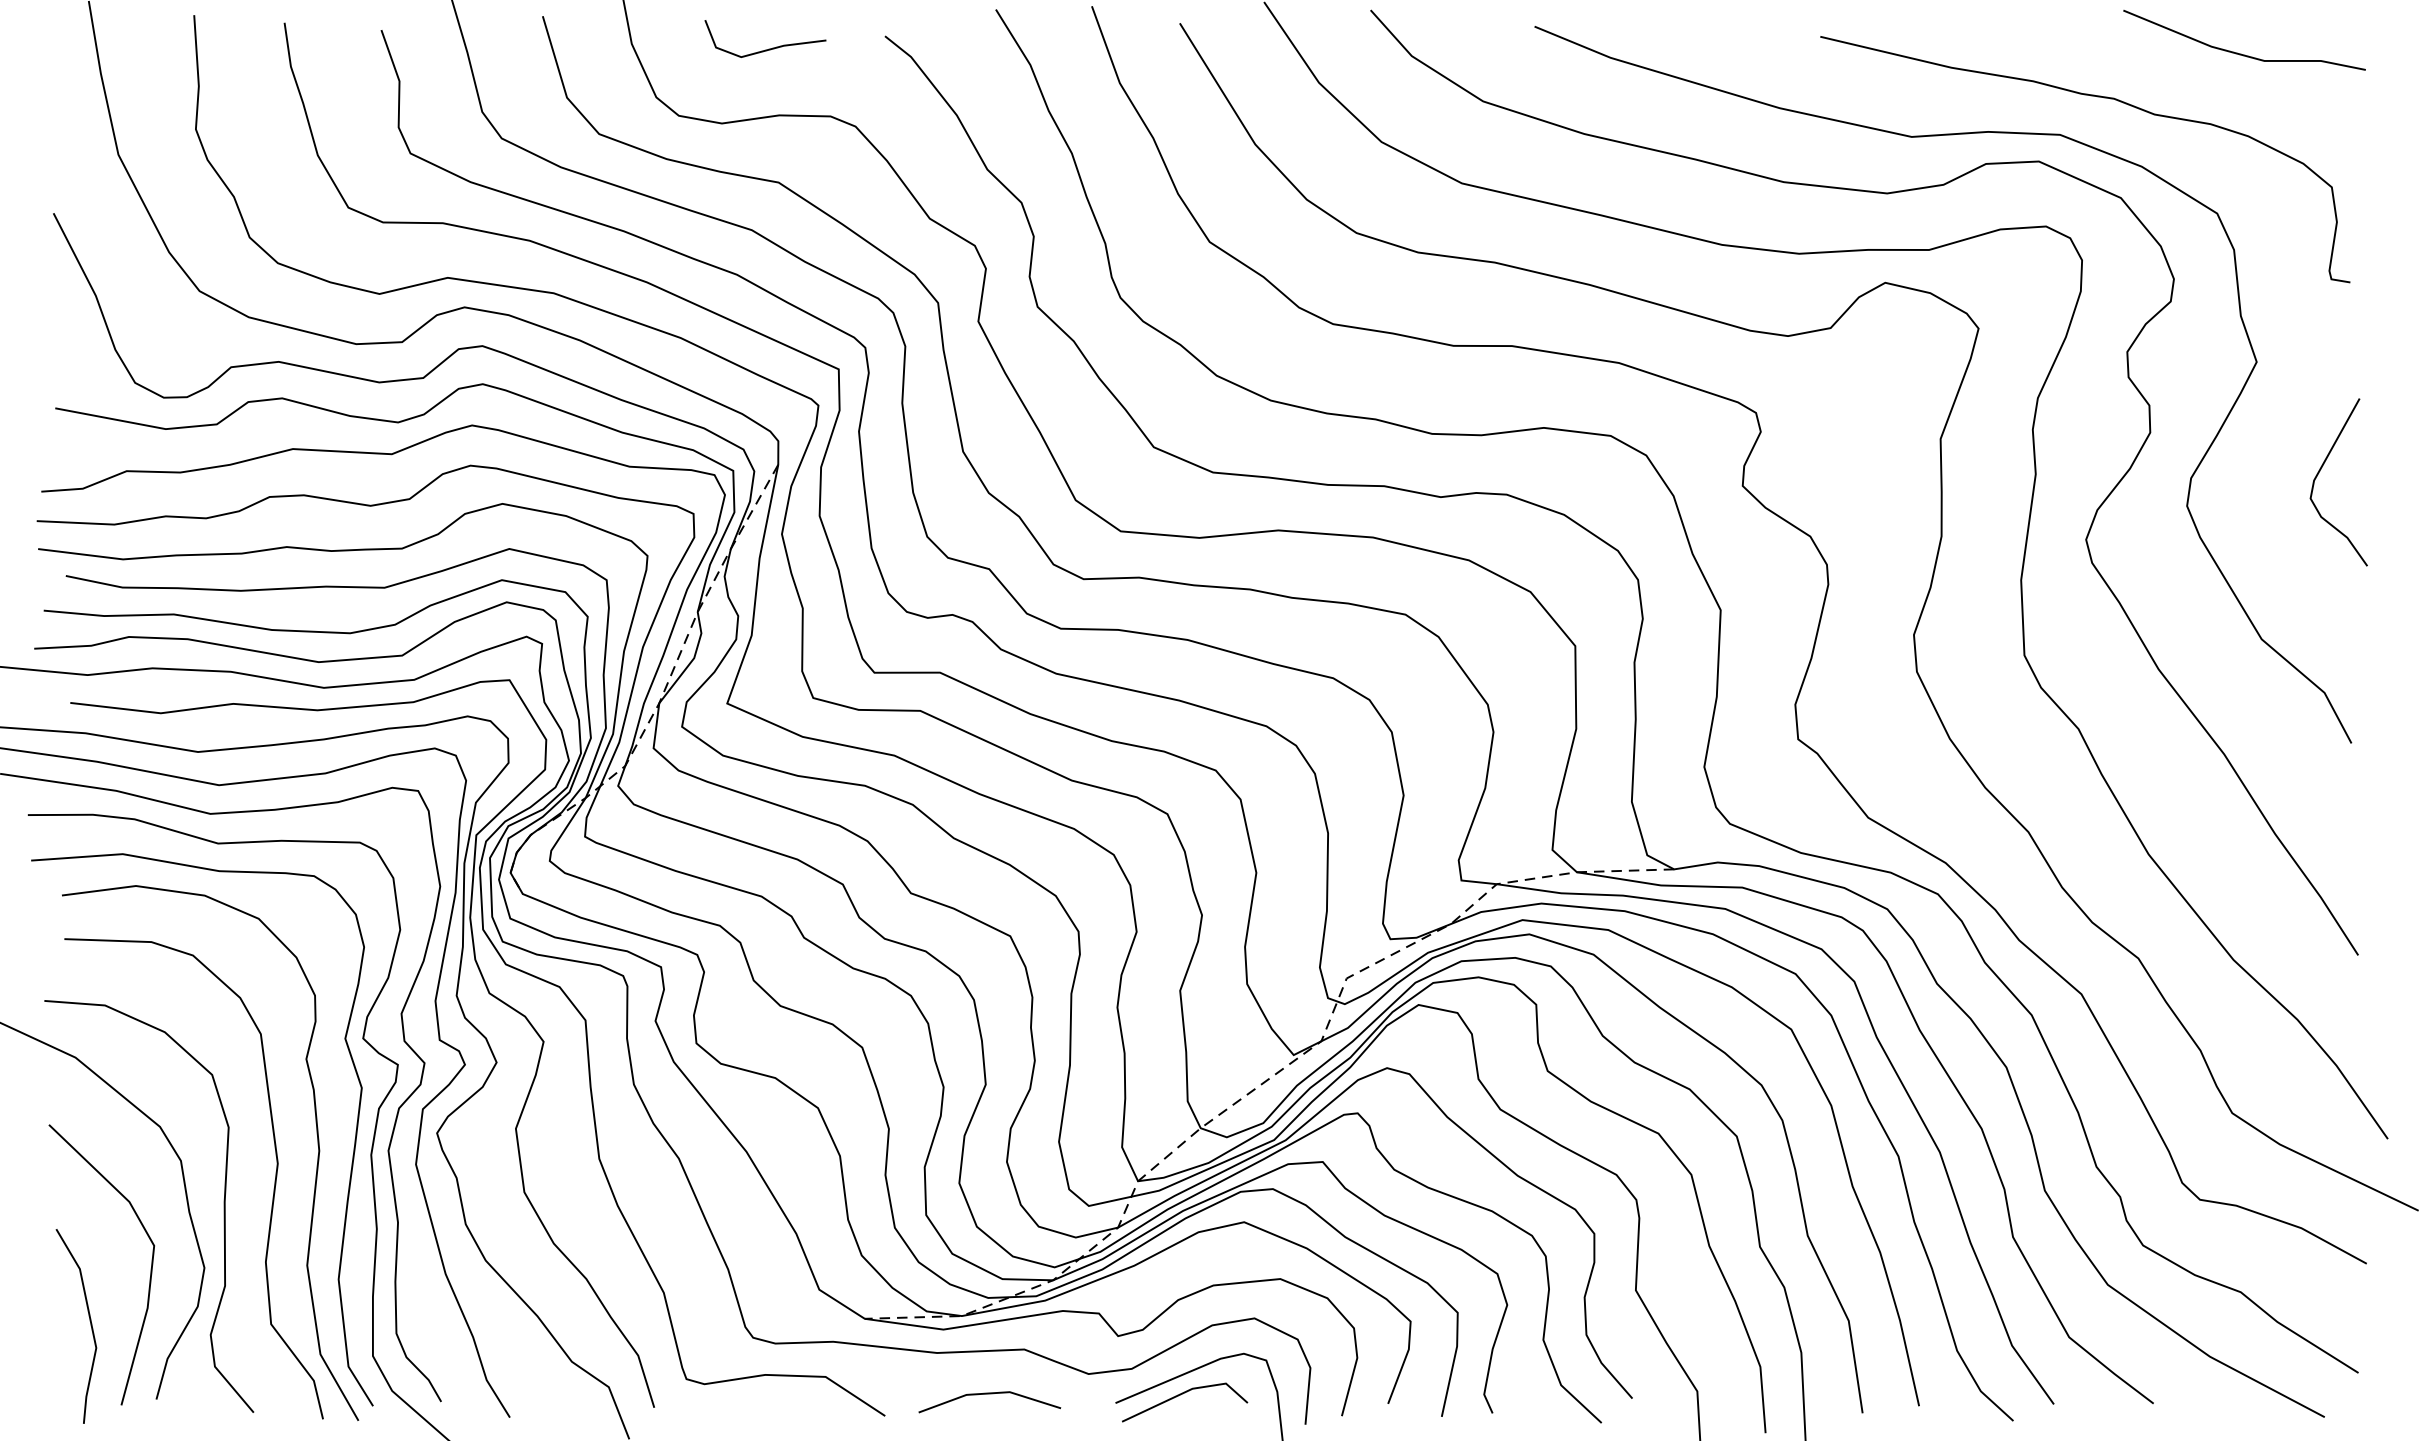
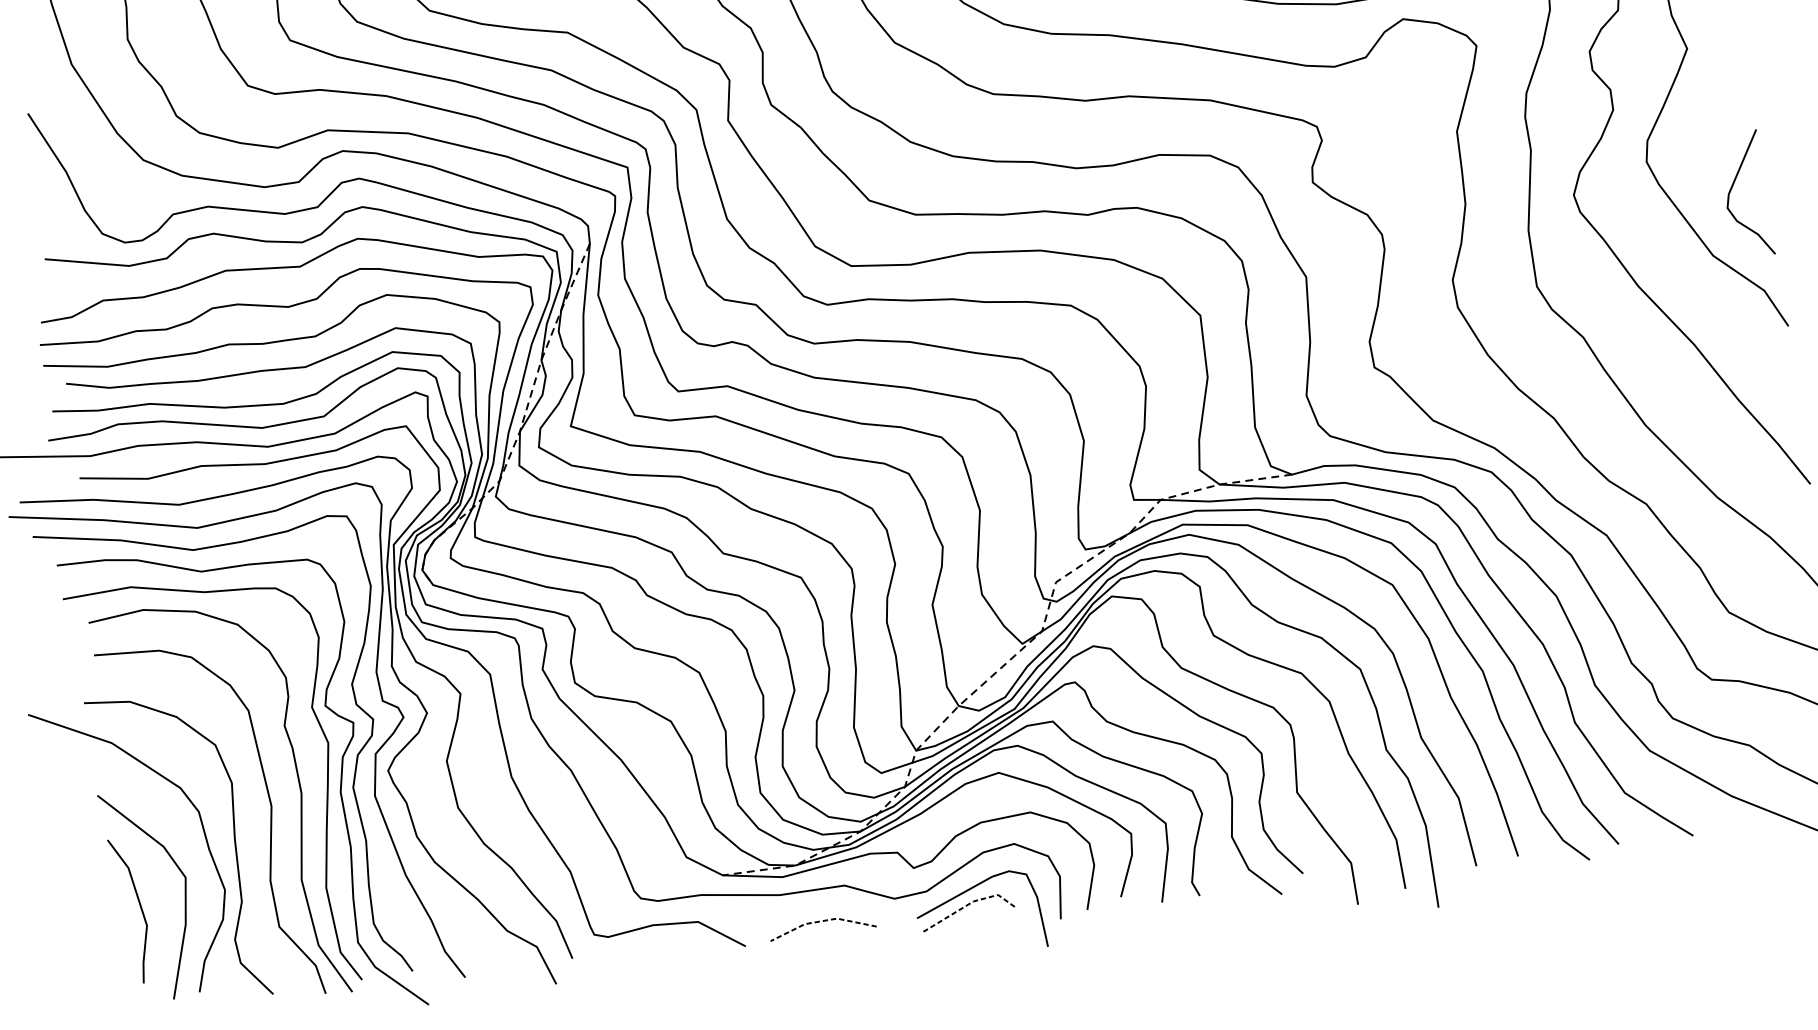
curve: (2319, 473) -> (1732, 188), moved
line: (89, 1321) -> (139, 906), moved
line: (1187, 1391) -> (969, 903), solid -> dashed
line: (989, 1393) -> (822, 921), solid -> dashed

